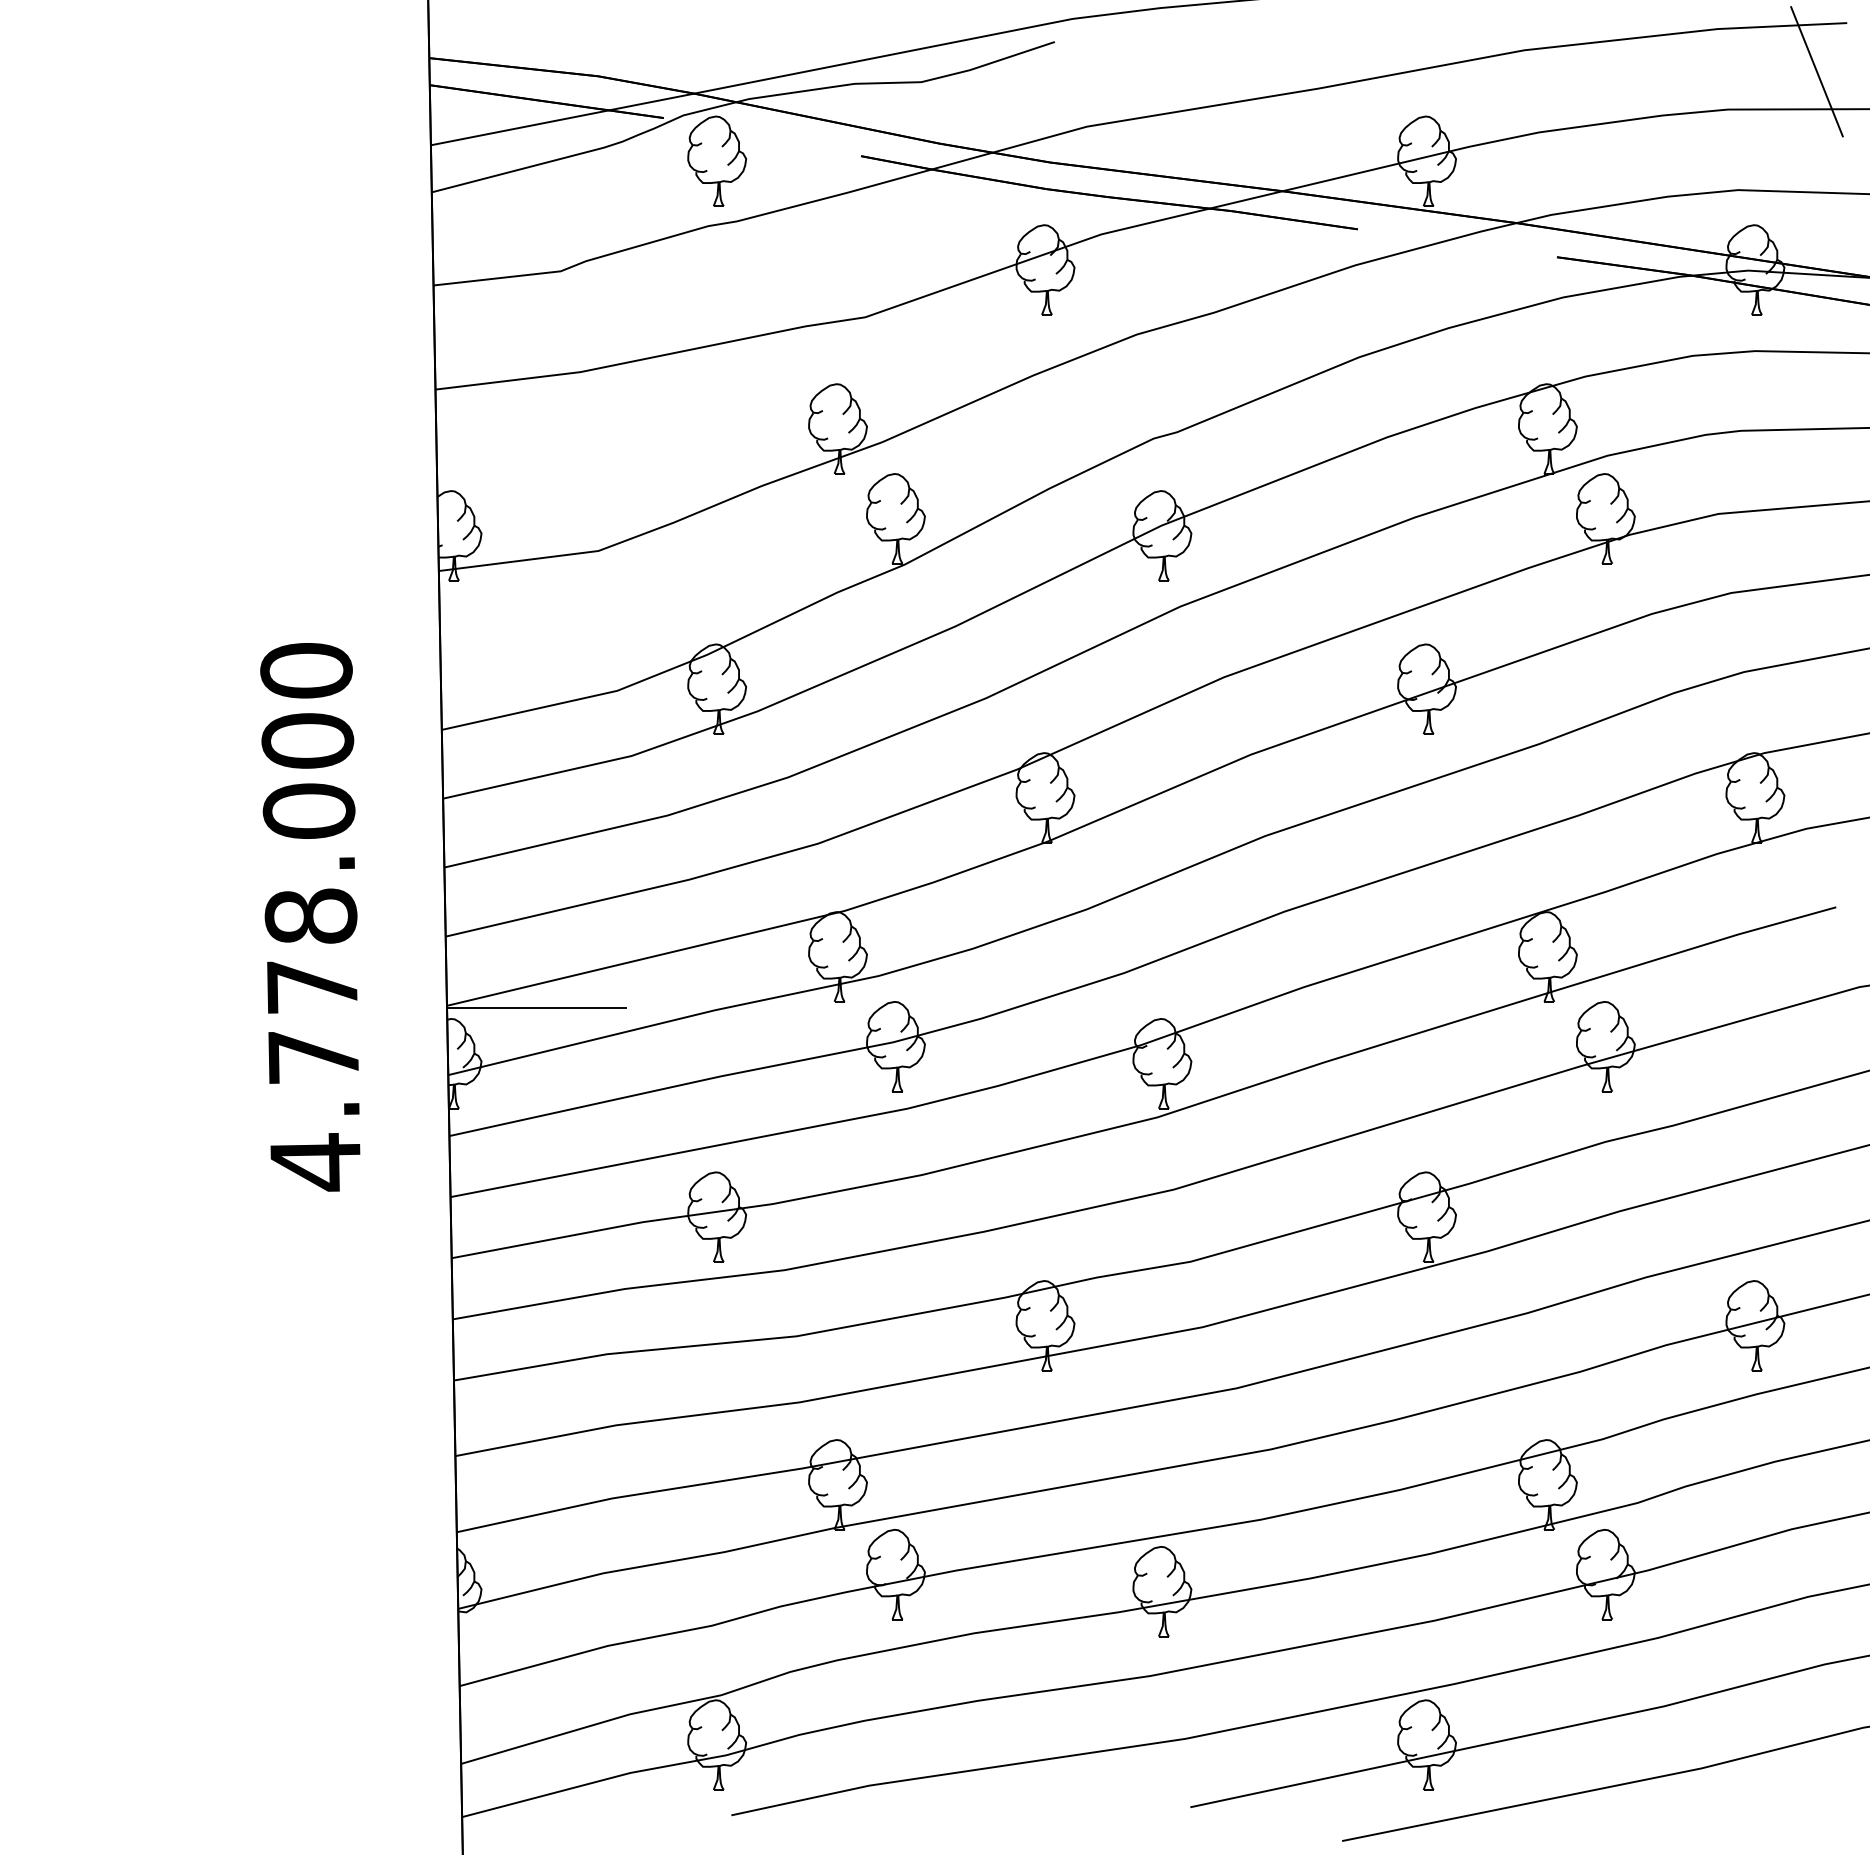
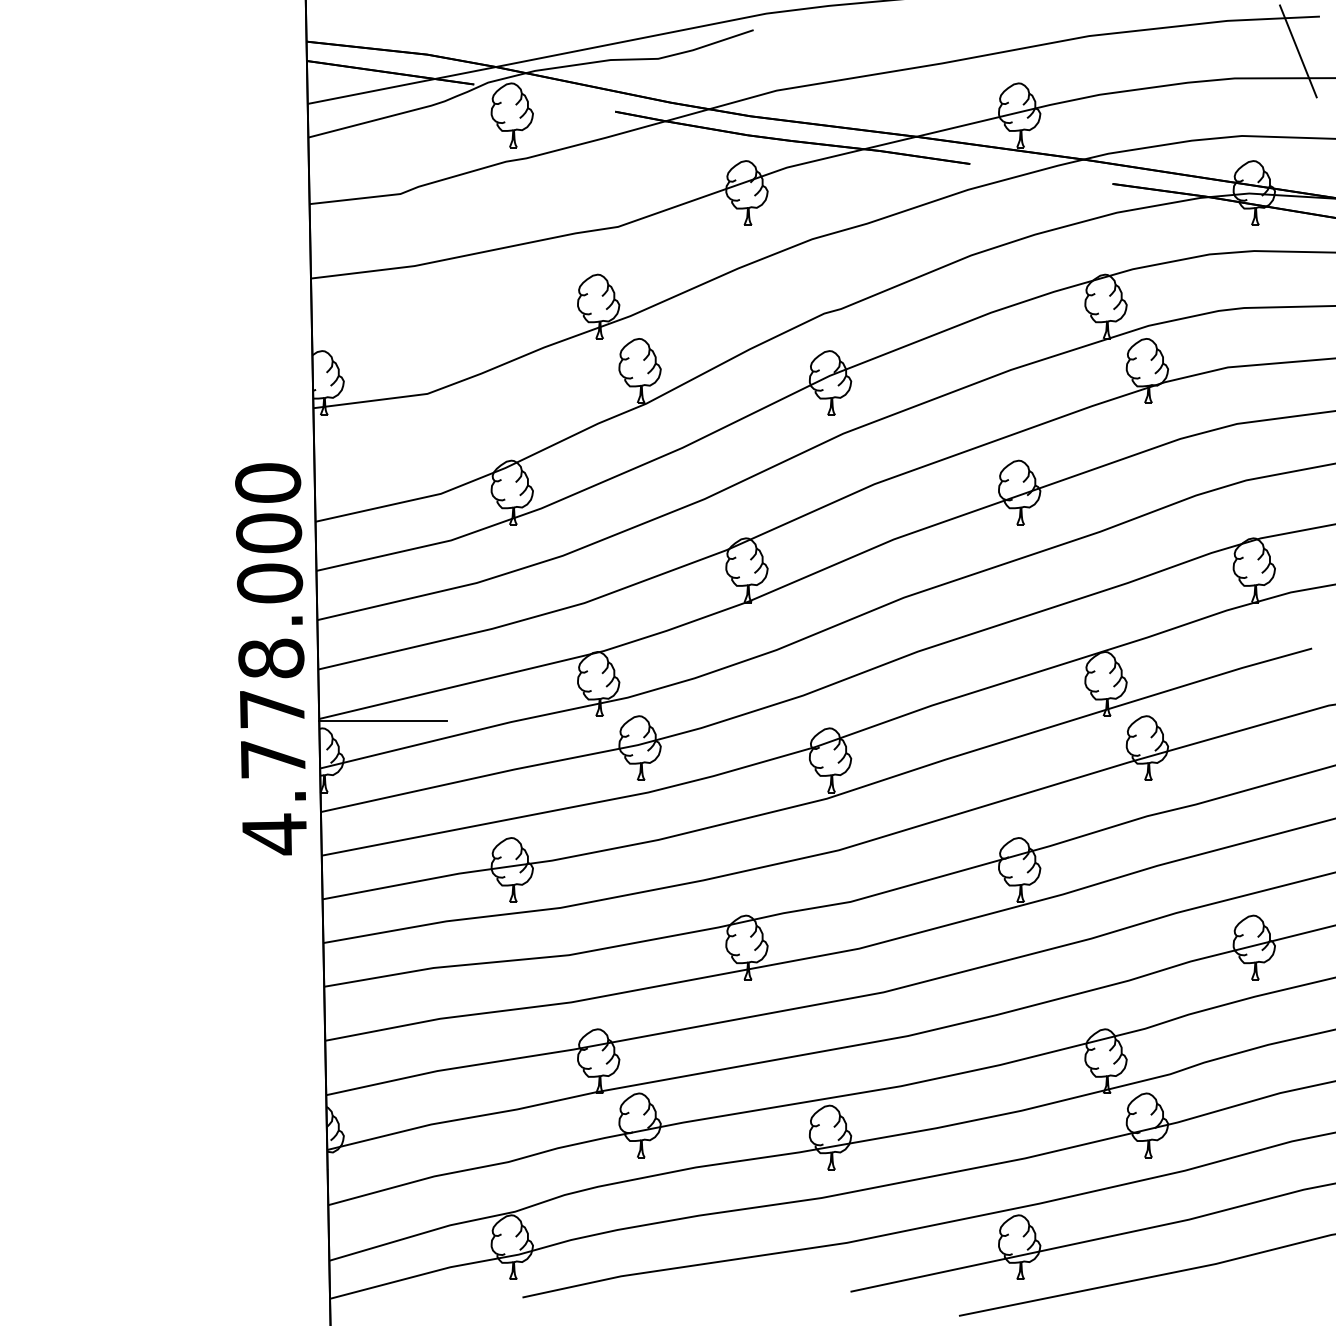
text: (310, 917) -> (270, 659), moved

